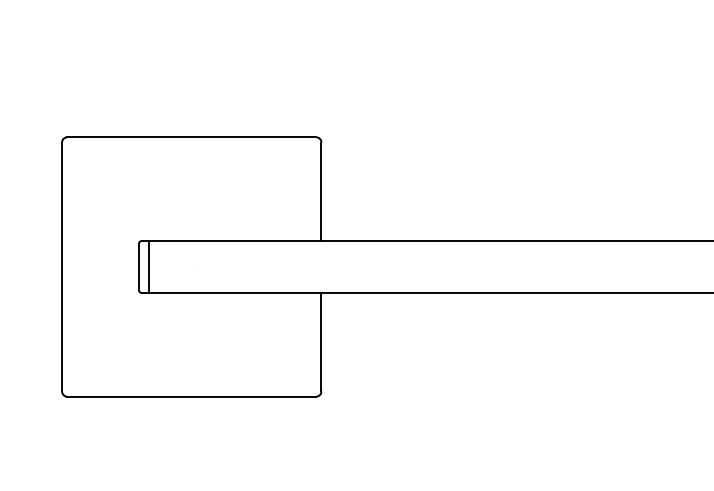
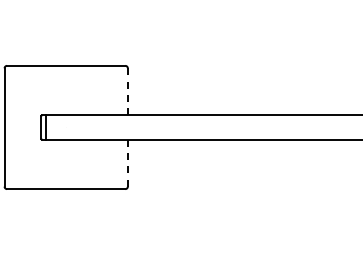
line: (320, 193) -> (127, 92), solid -> dashed
line: (320, 342) -> (127, 163), solid -> dashed

